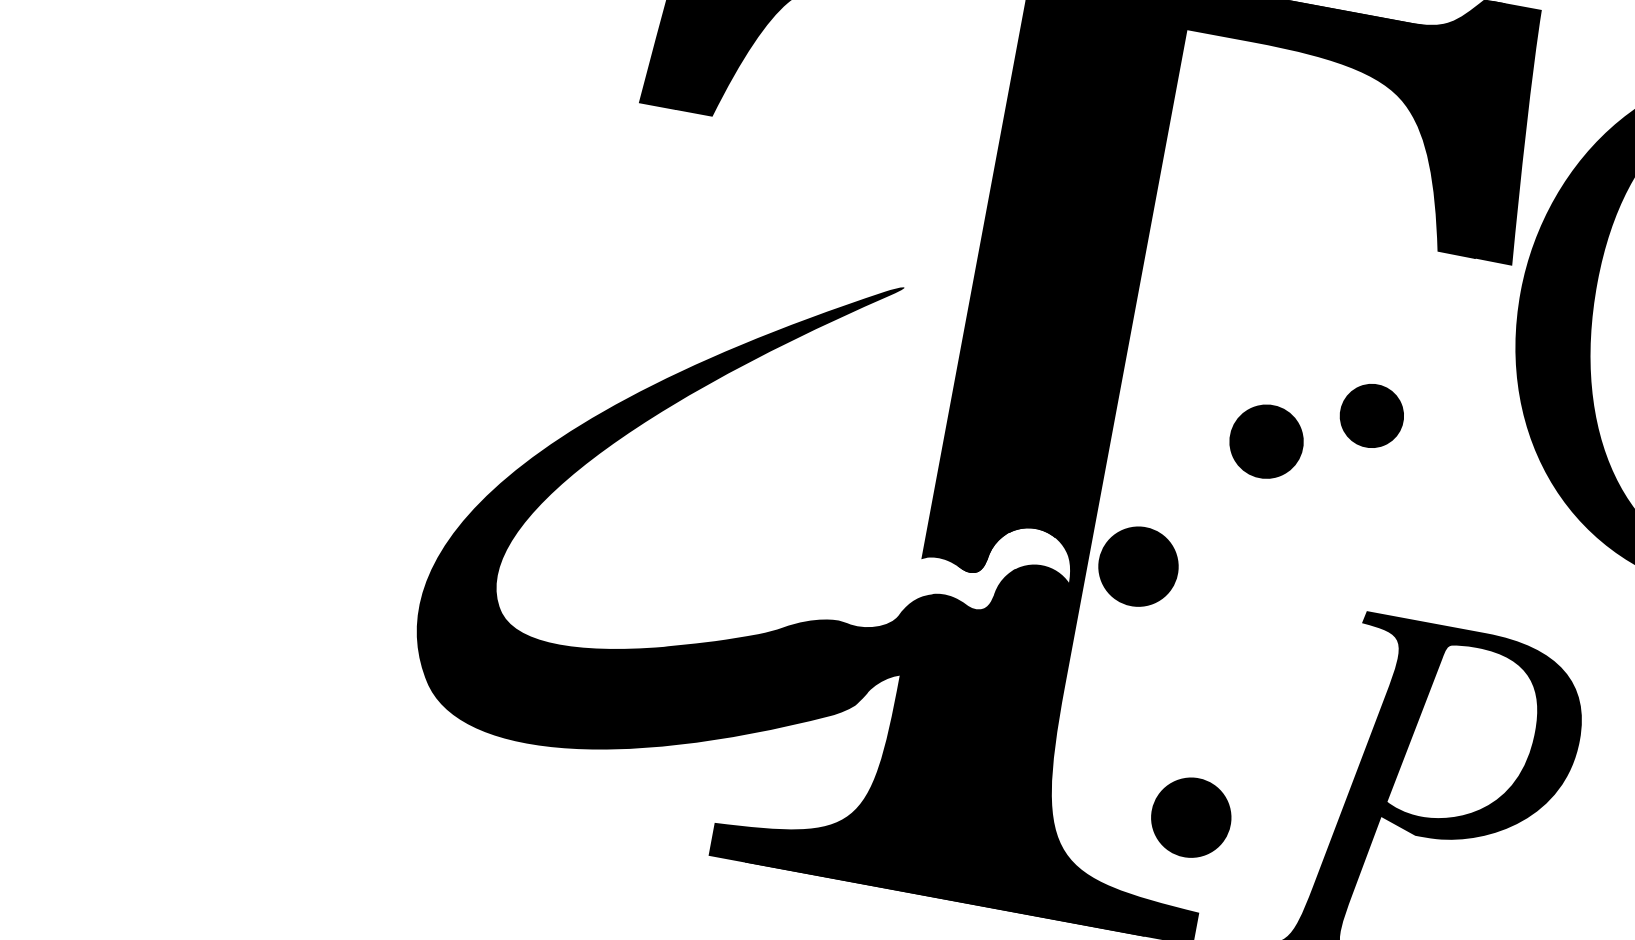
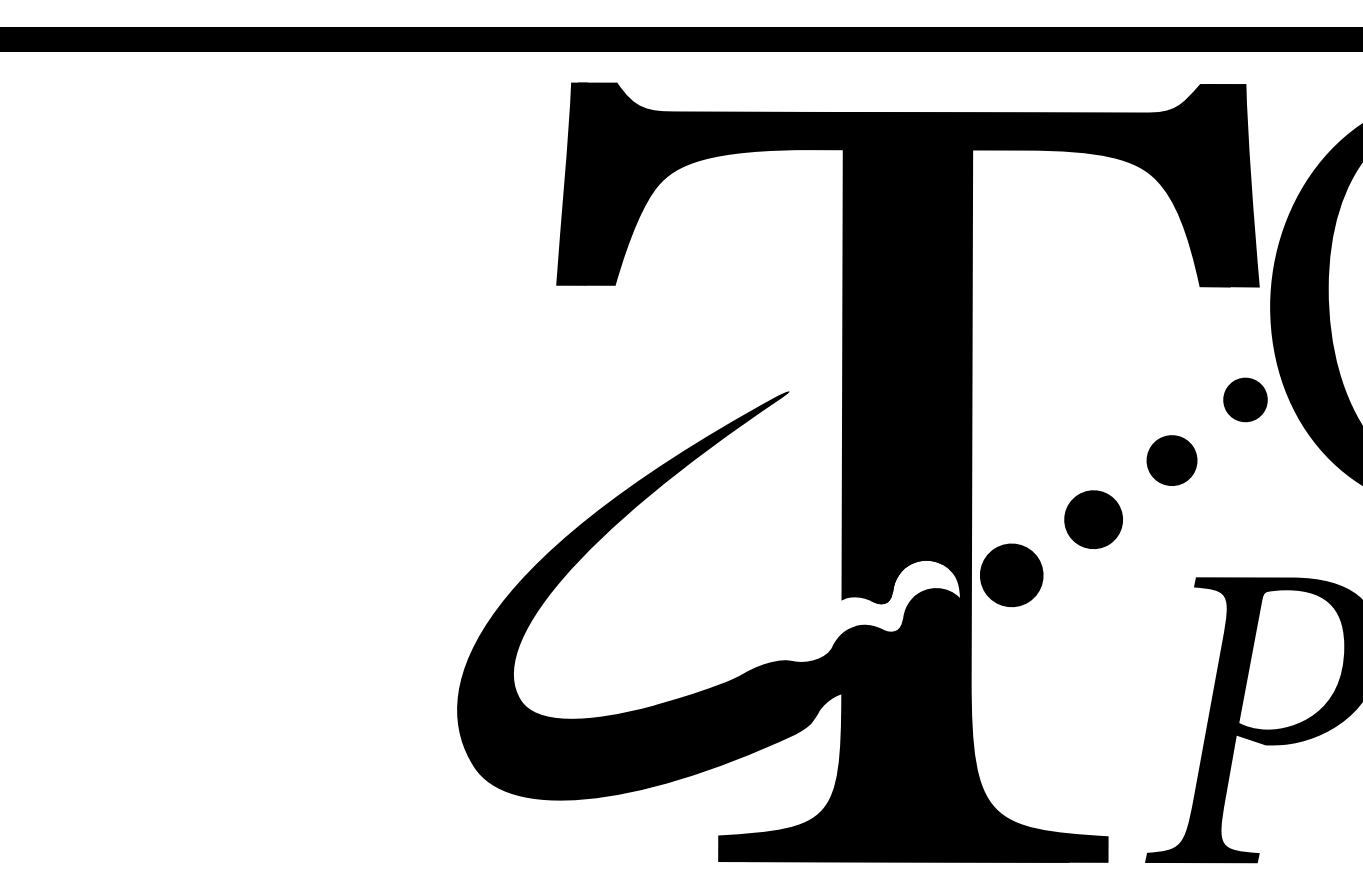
fill: (1468, 401) -> (1245, 399), added
part: (1371, 415) -> (1171, 460), moved
part: (1266, 441) -> (1093, 519), moved
part: (1190, 817) -> (1088, 763), removed

